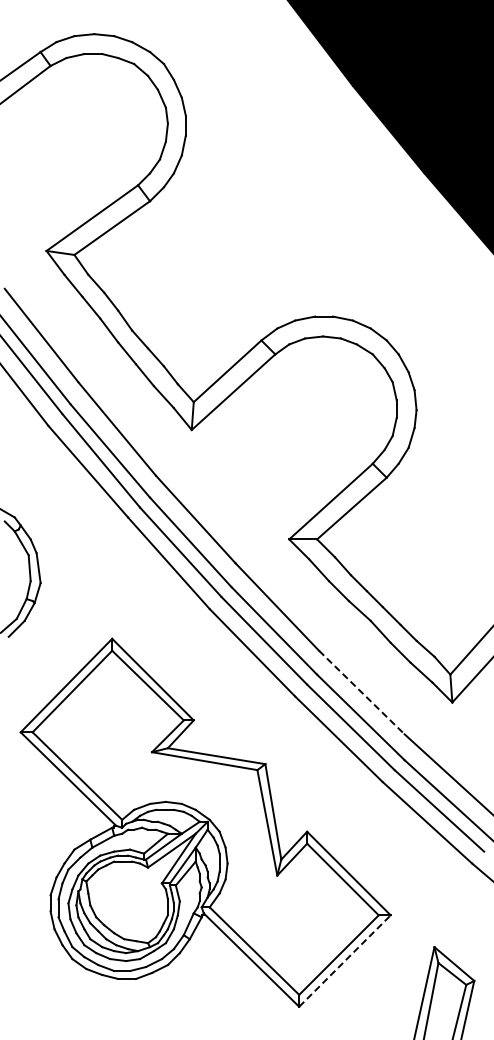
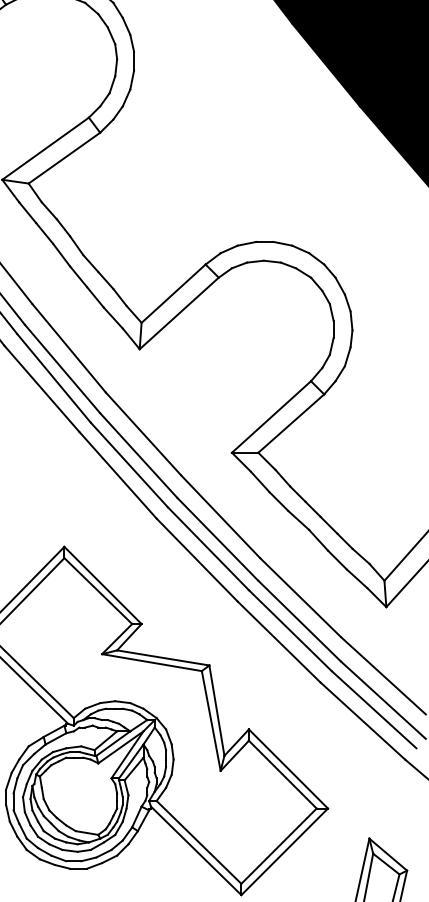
line: (361, 692) -> (300, 597), dashed -> solid
line: (344, 961) -> (284, 852), dashed -> solid

